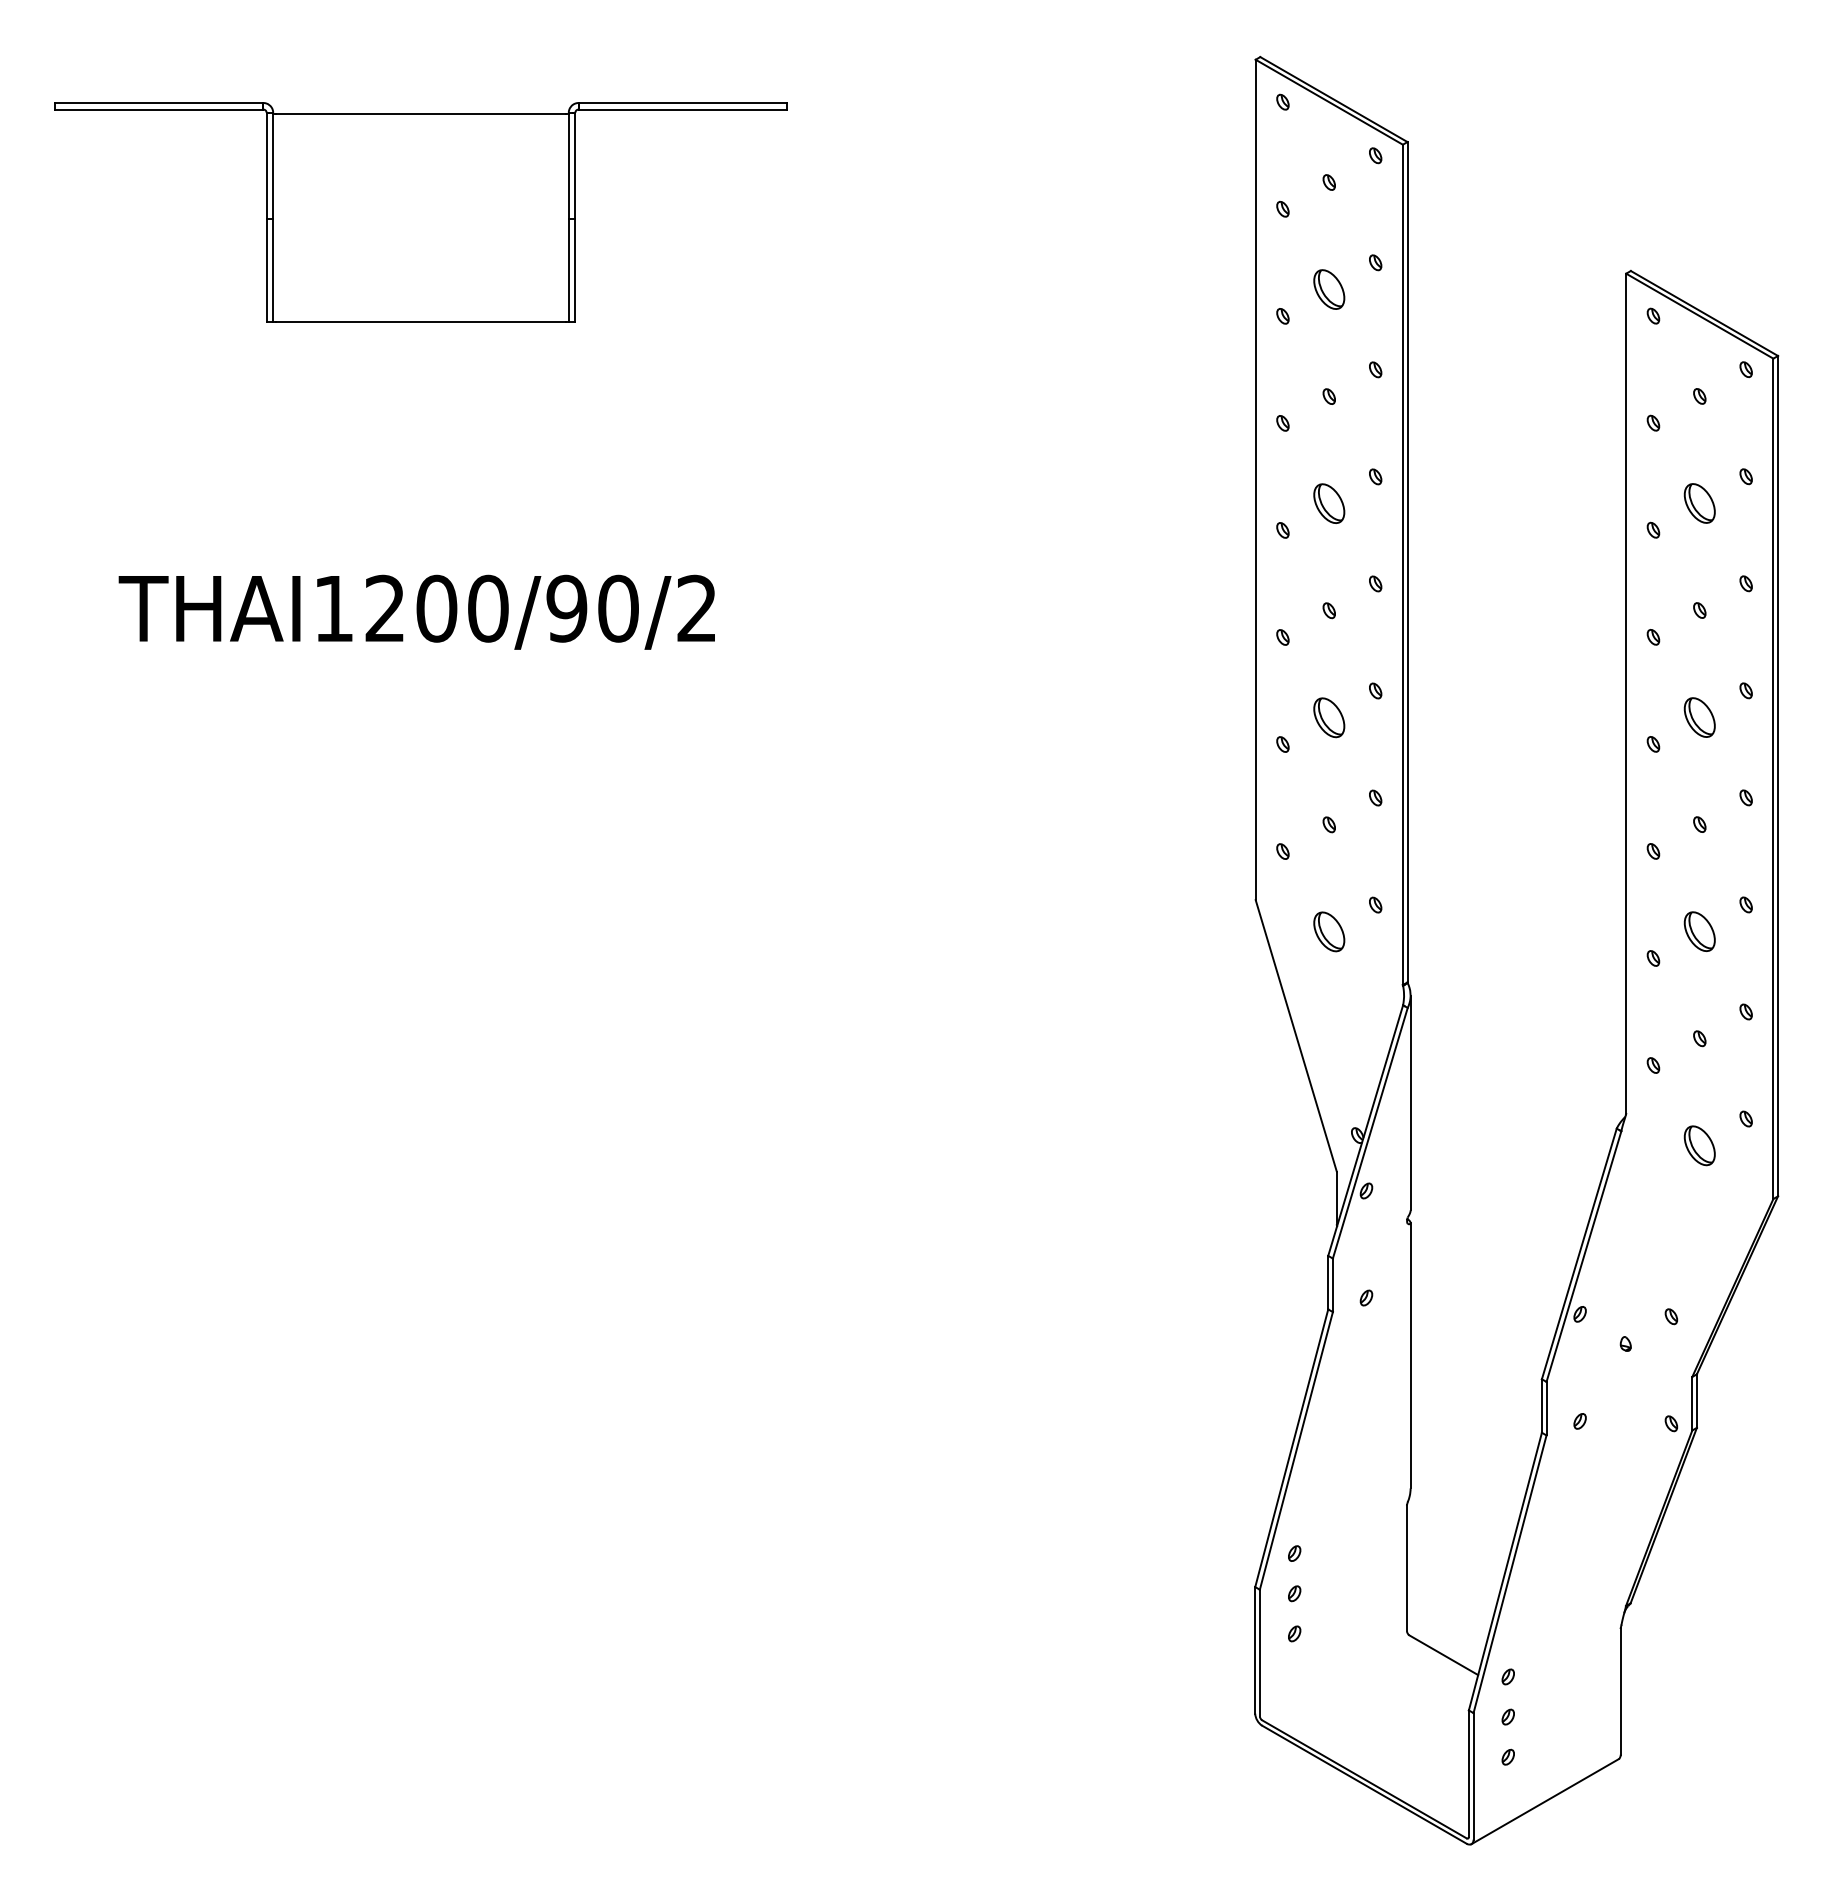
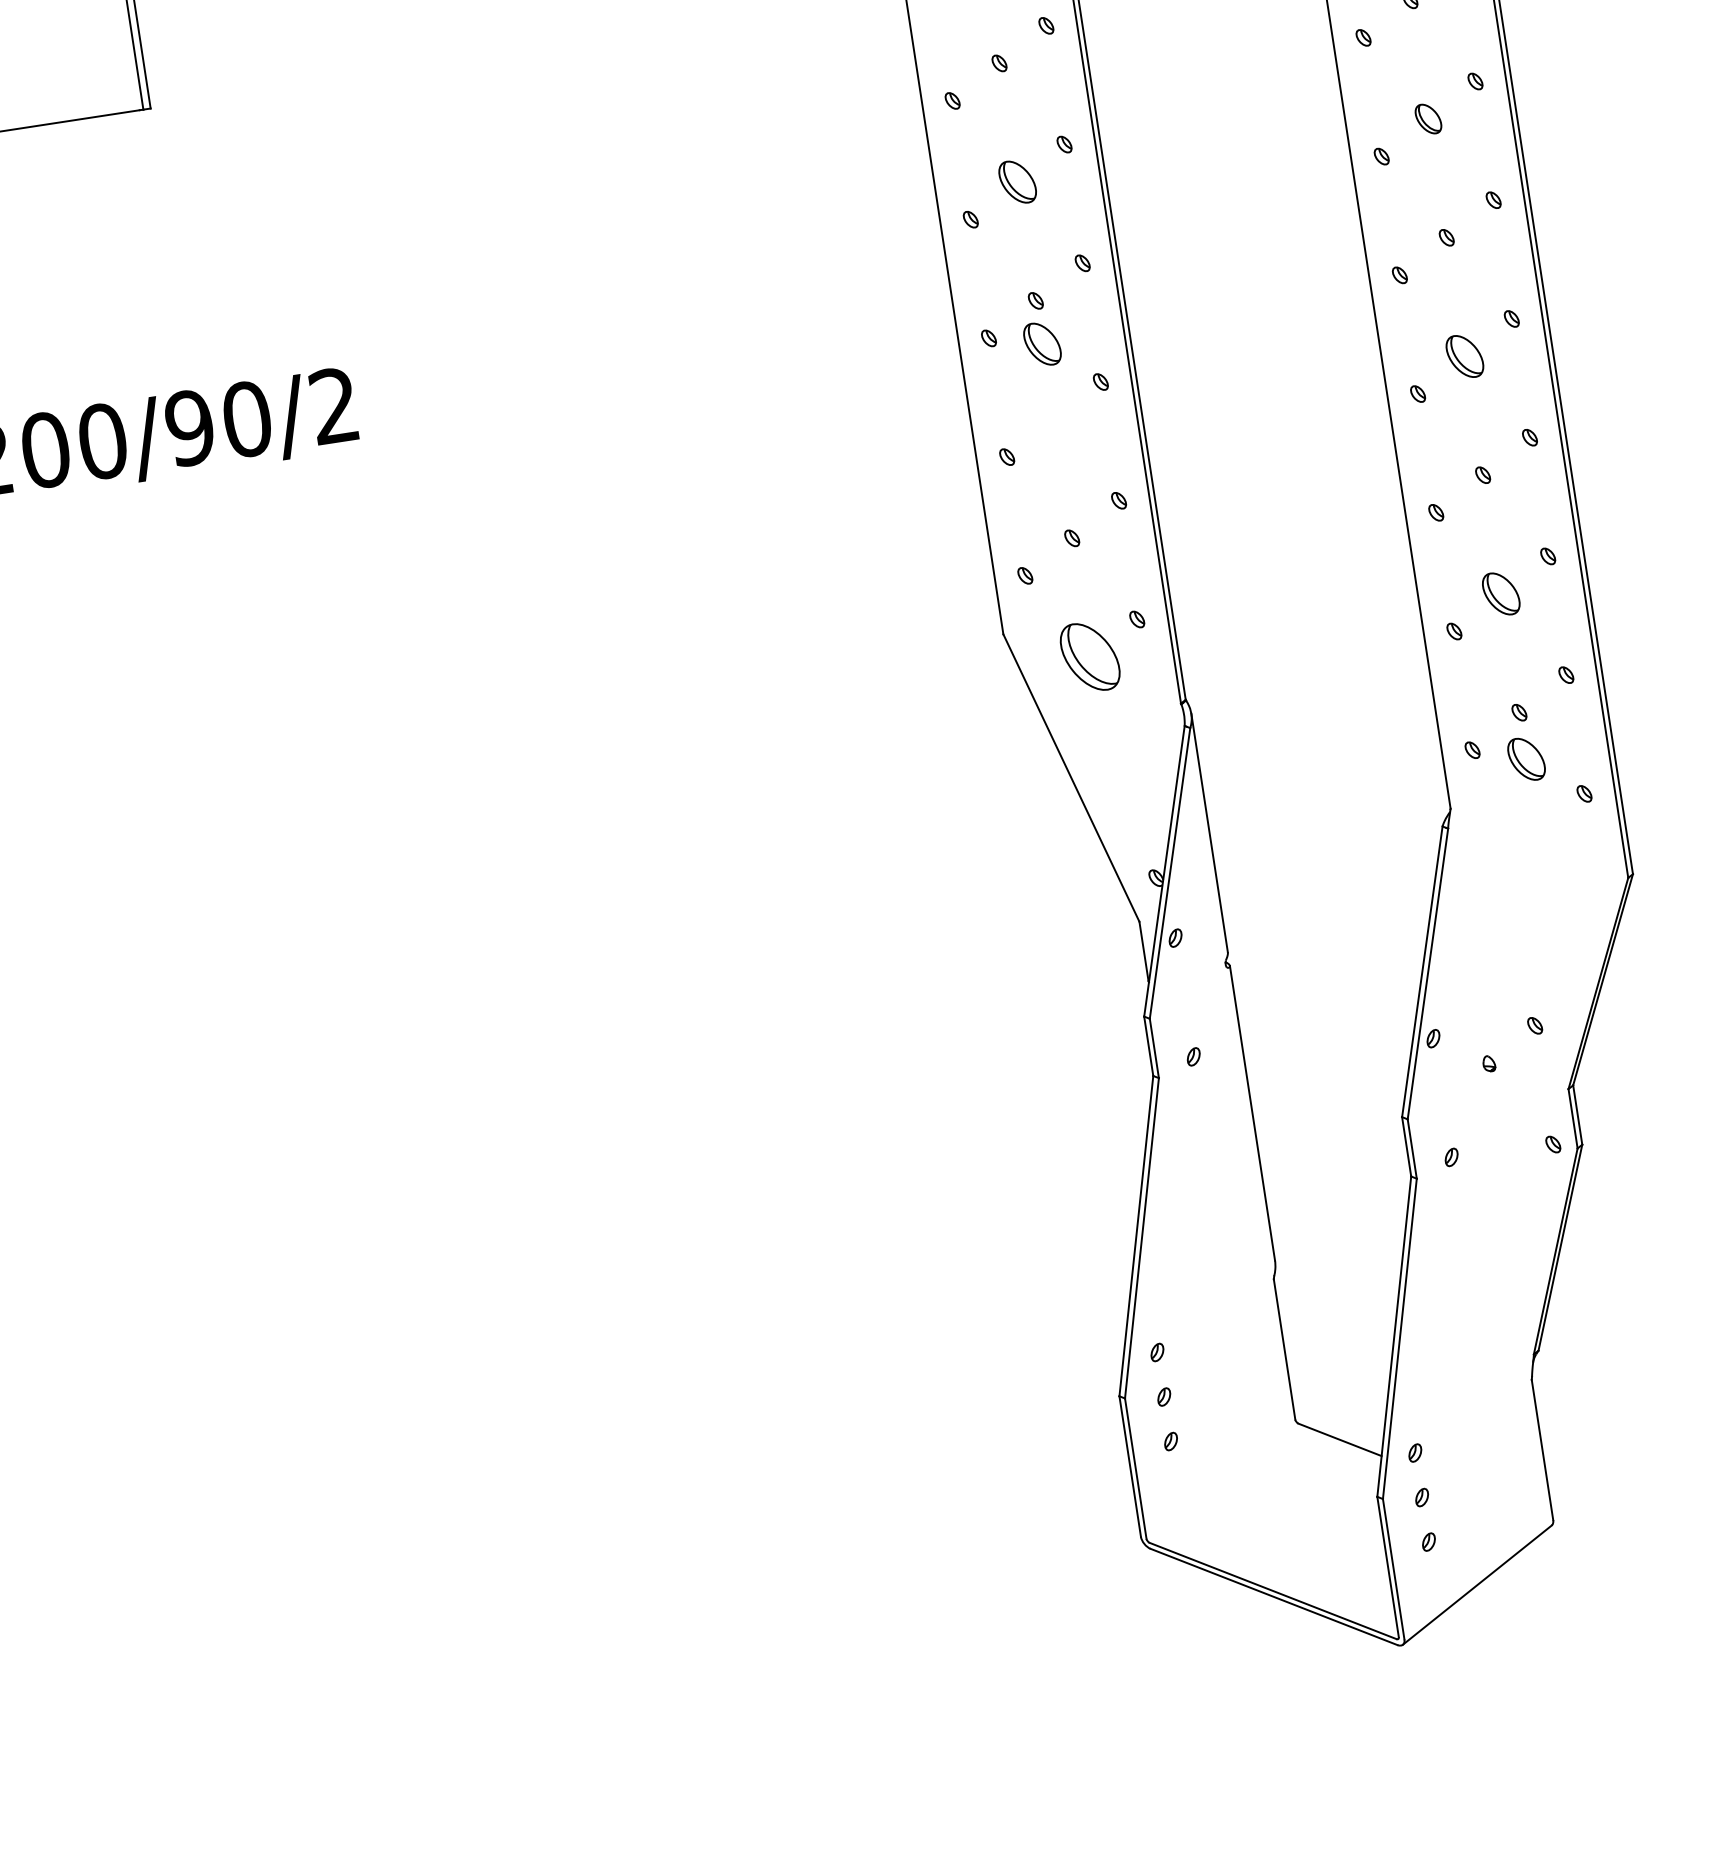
part: (1699, 503) -> (1428, 119), size x0.7
part: (1329, 717) -> (1042, 343), moved
part: (1329, 931) -> (1090, 656), size x1.6
part: (1699, 1145) -> (1526, 759), moved

